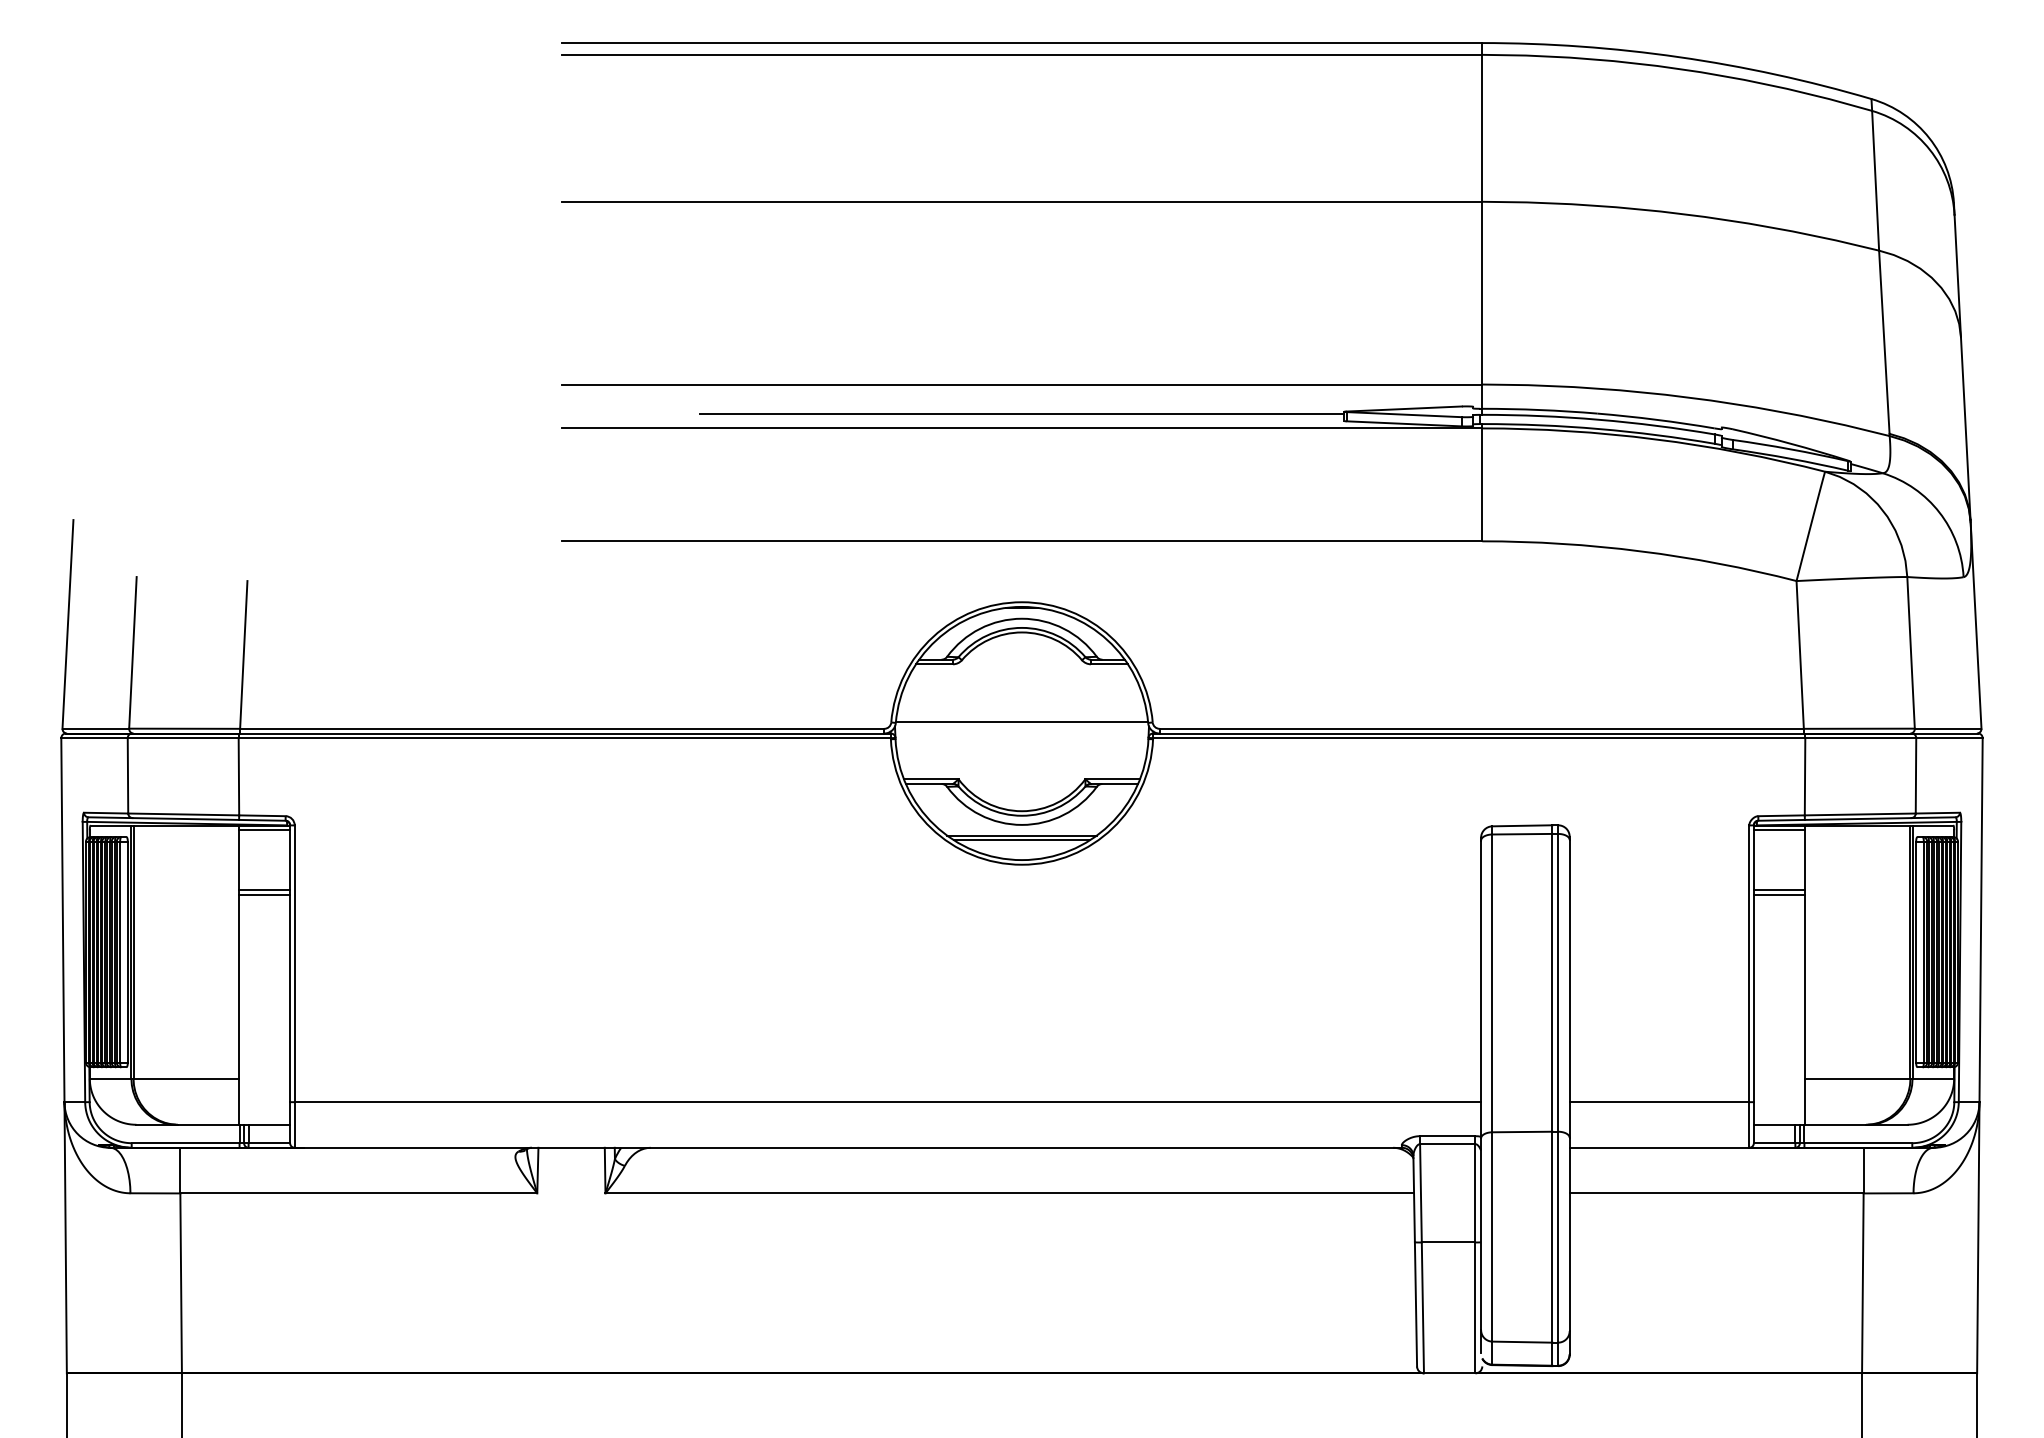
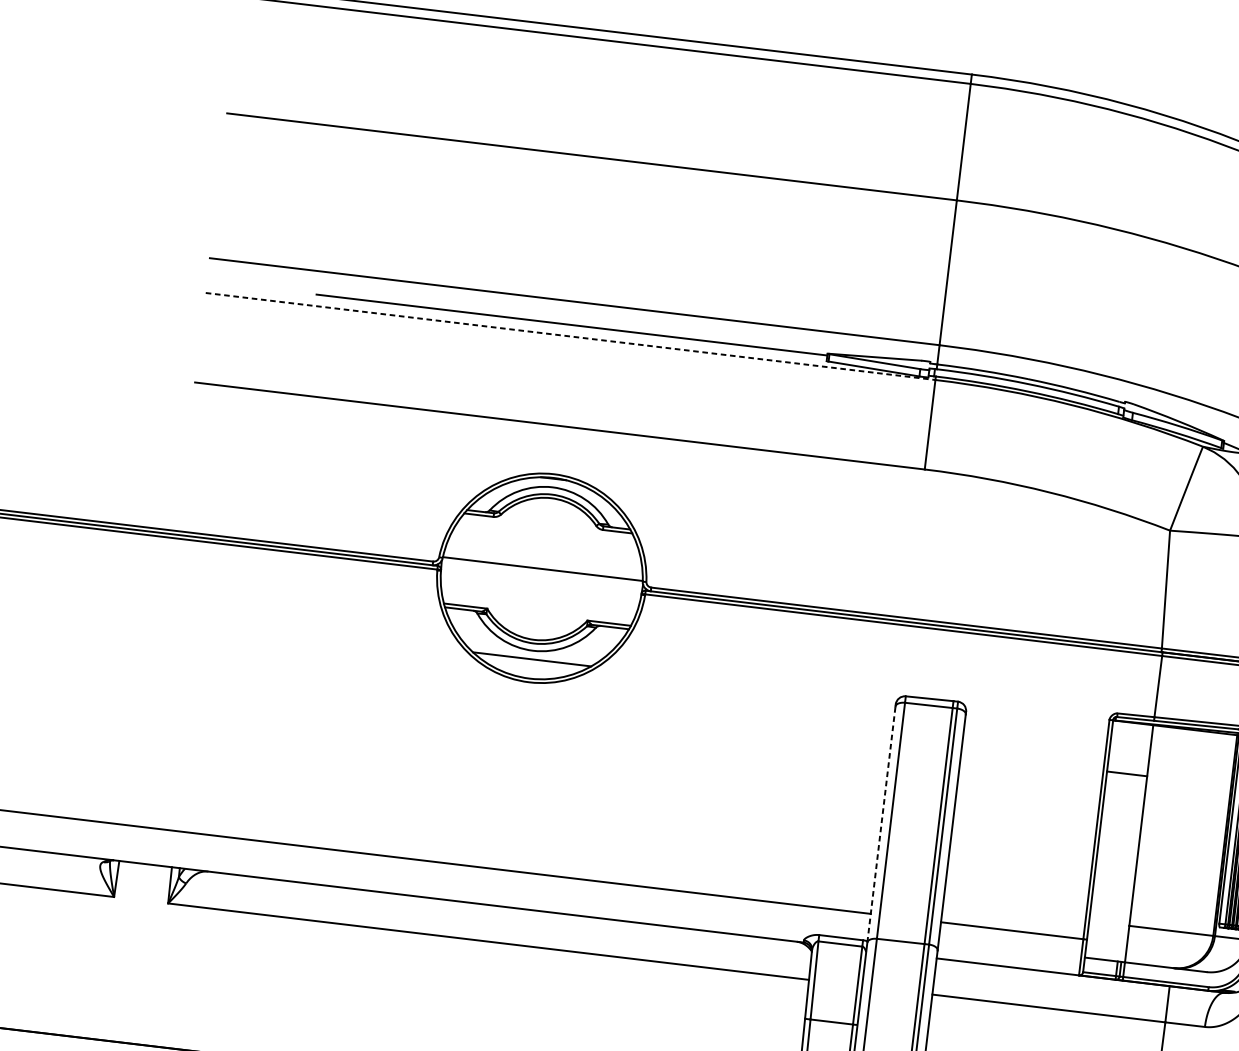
line: (1022, 428) -> (570, 336), solid -> dashed
line: (1778, 830) -> (1132, 726), removed
line: (1021, 840) -> (531, 663), removed
line: (1778, 894) -> (1126, 777), removed
line: (1481, 989) -> (881, 824), solid -> dashed

